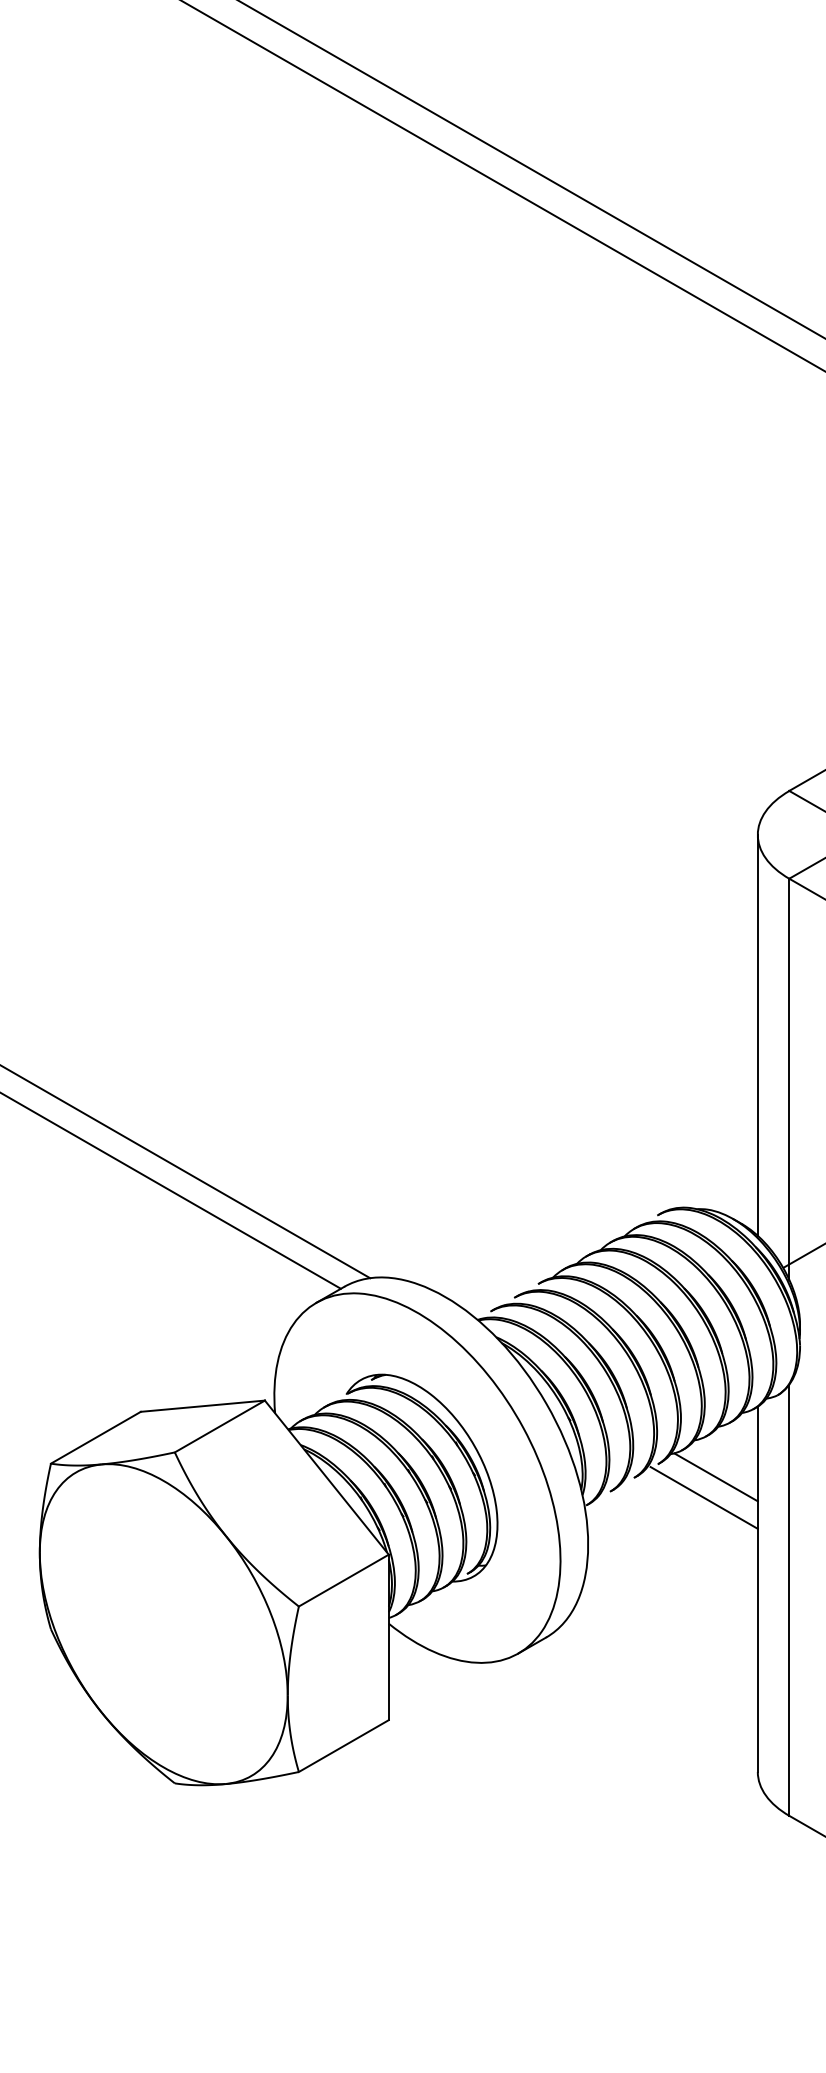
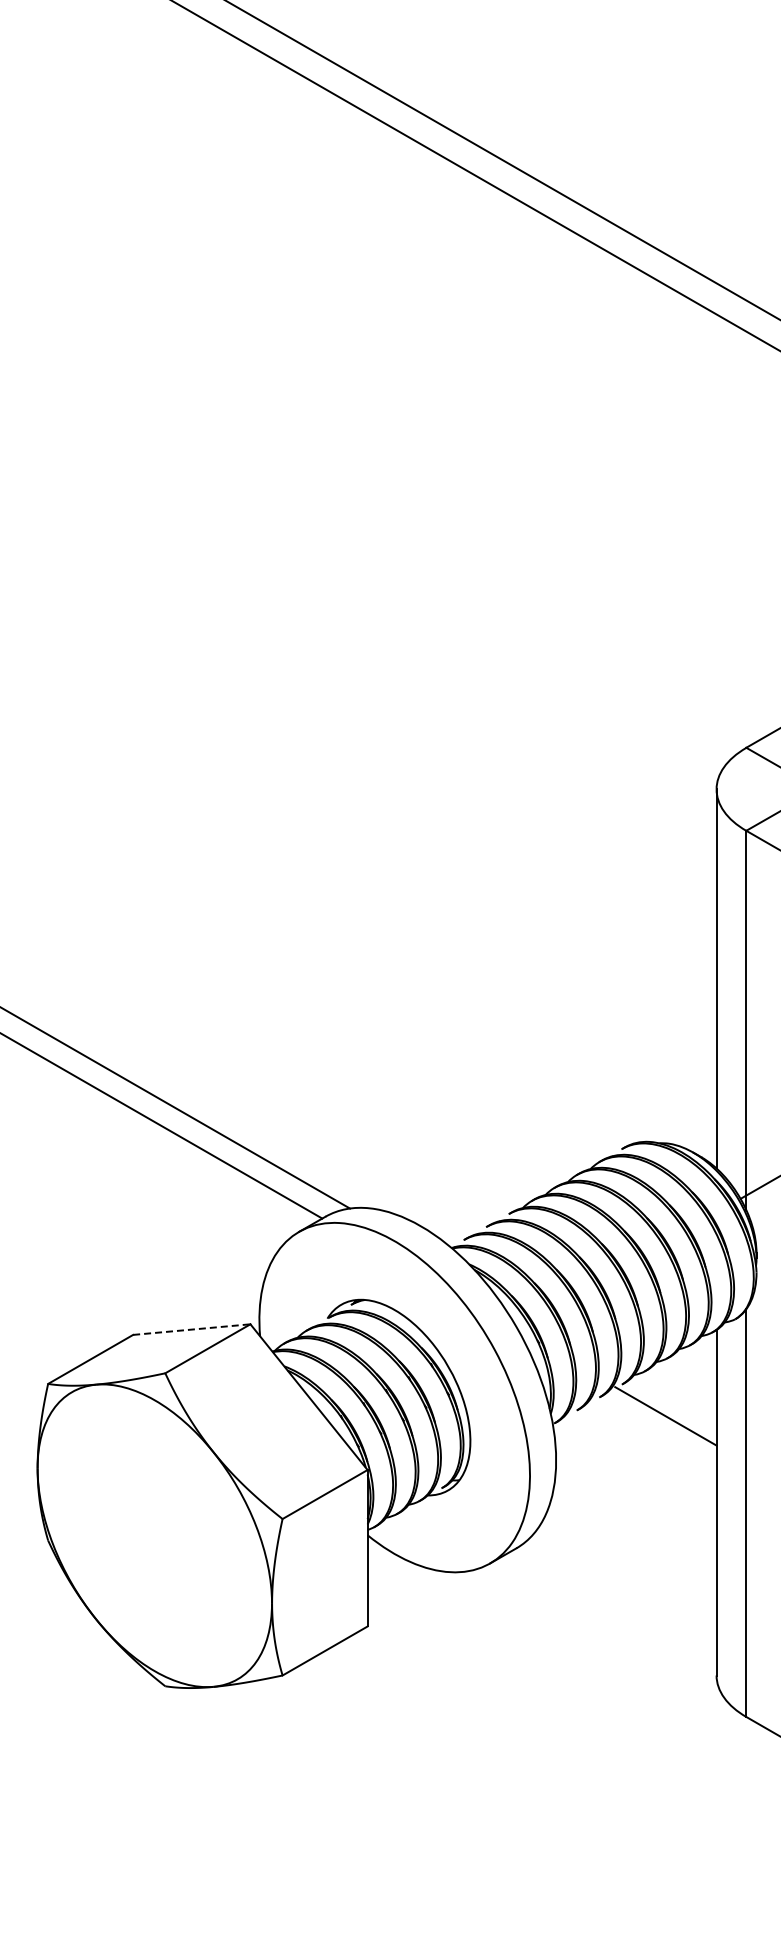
line: (202, 1406) -> (191, 1329), solid -> dashed
line: (715, 1476) -> (676, 1396), removed

